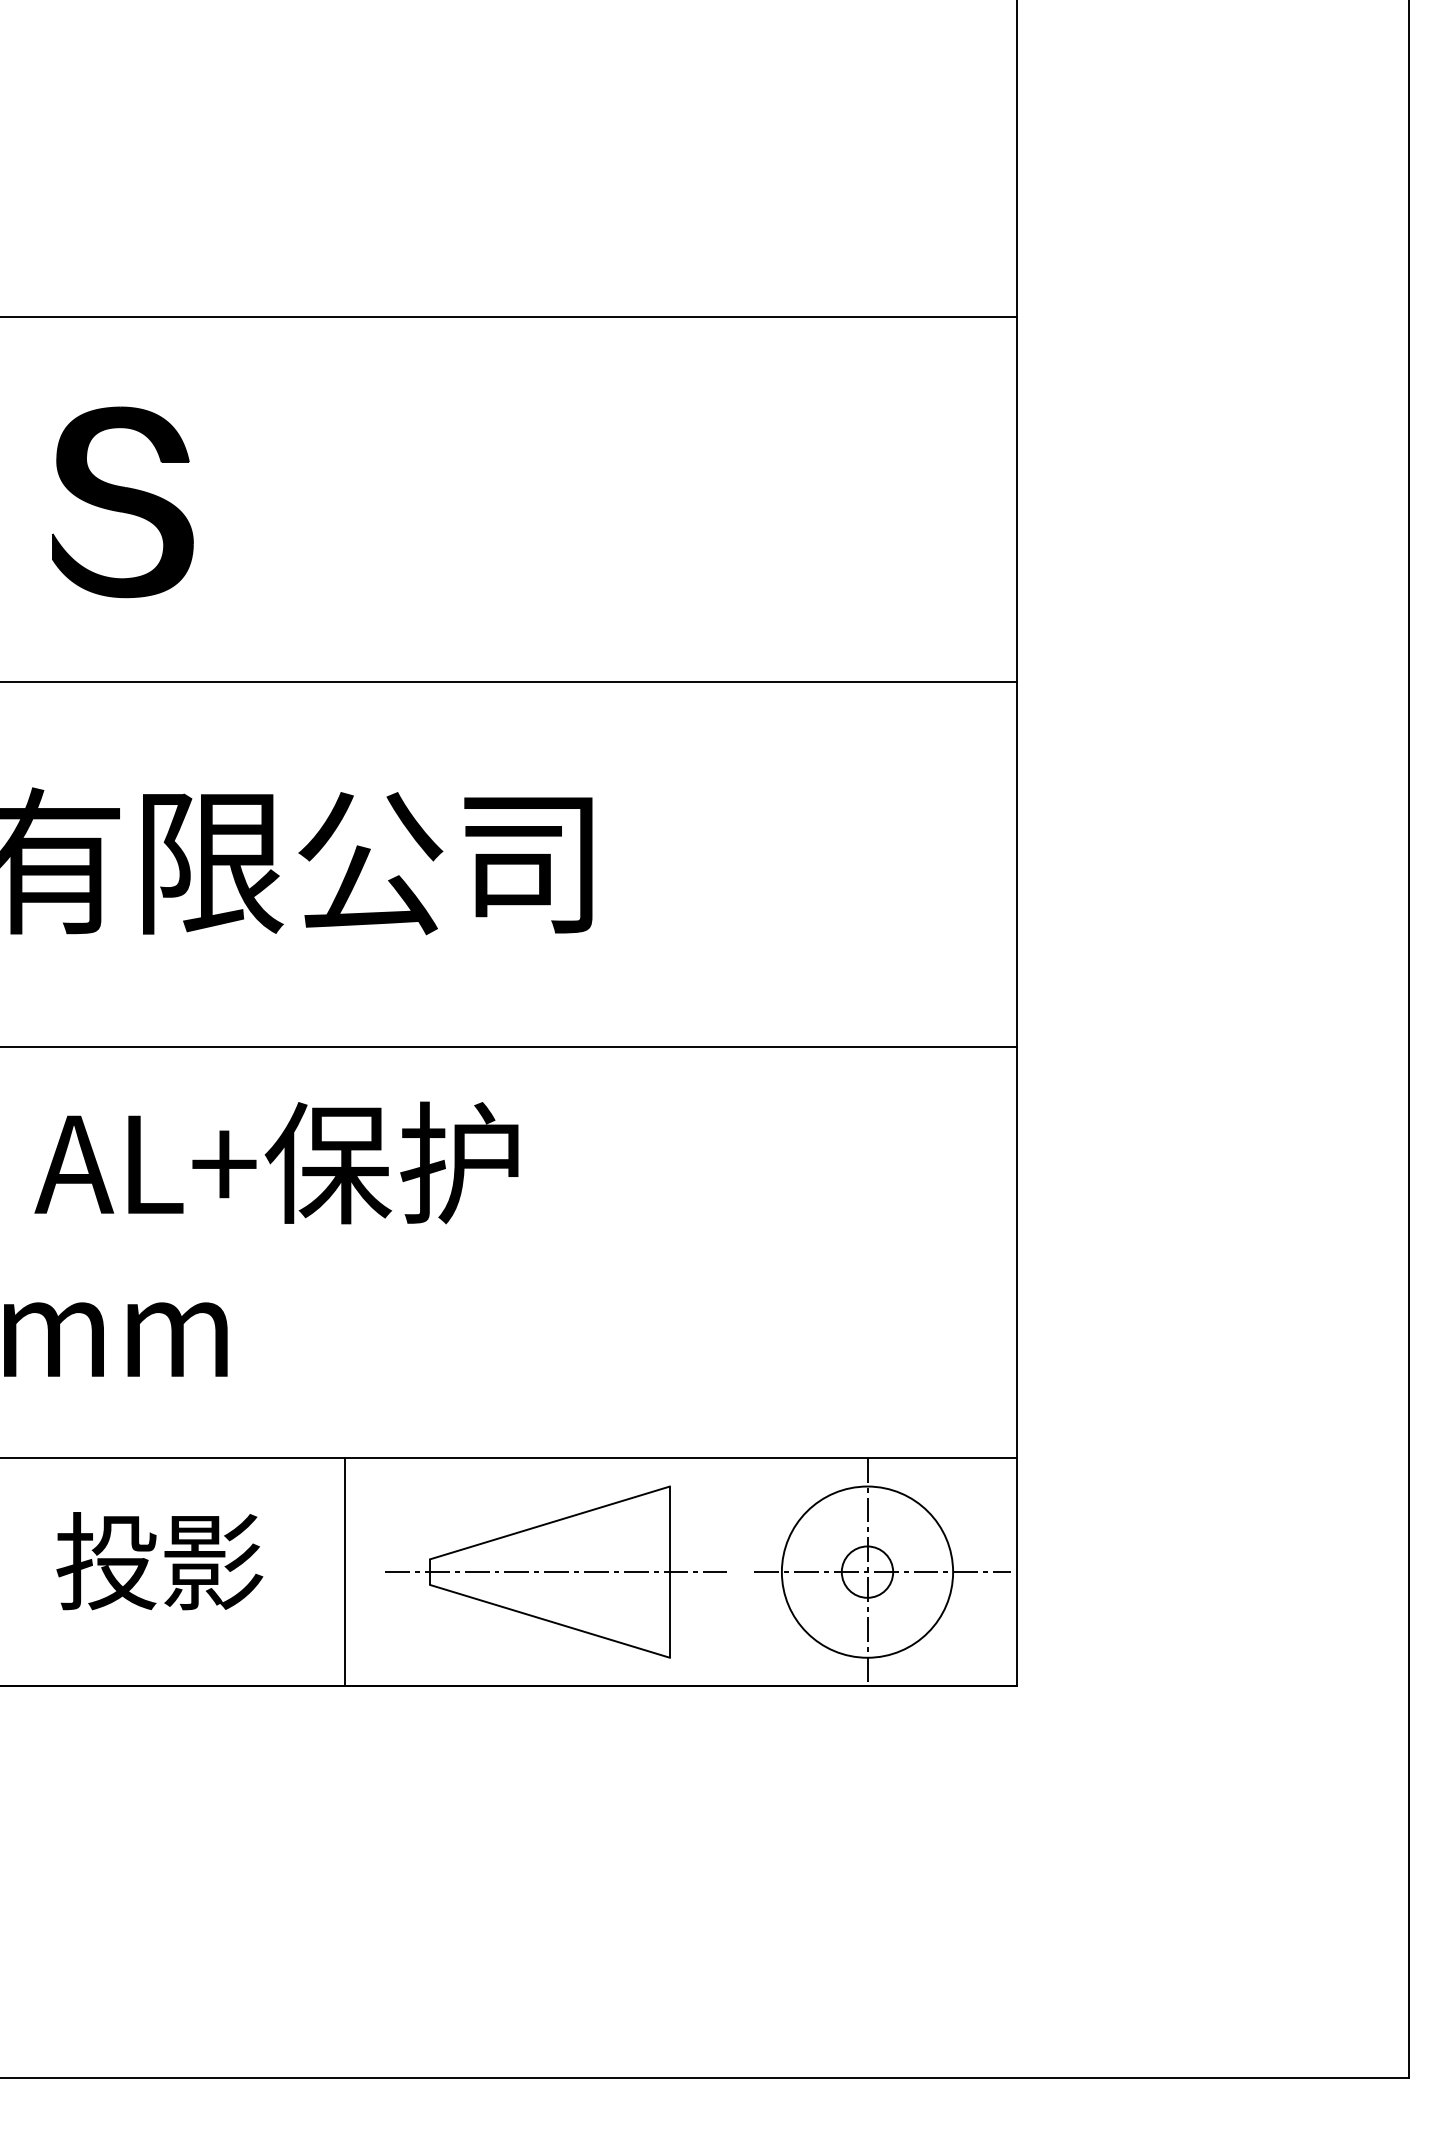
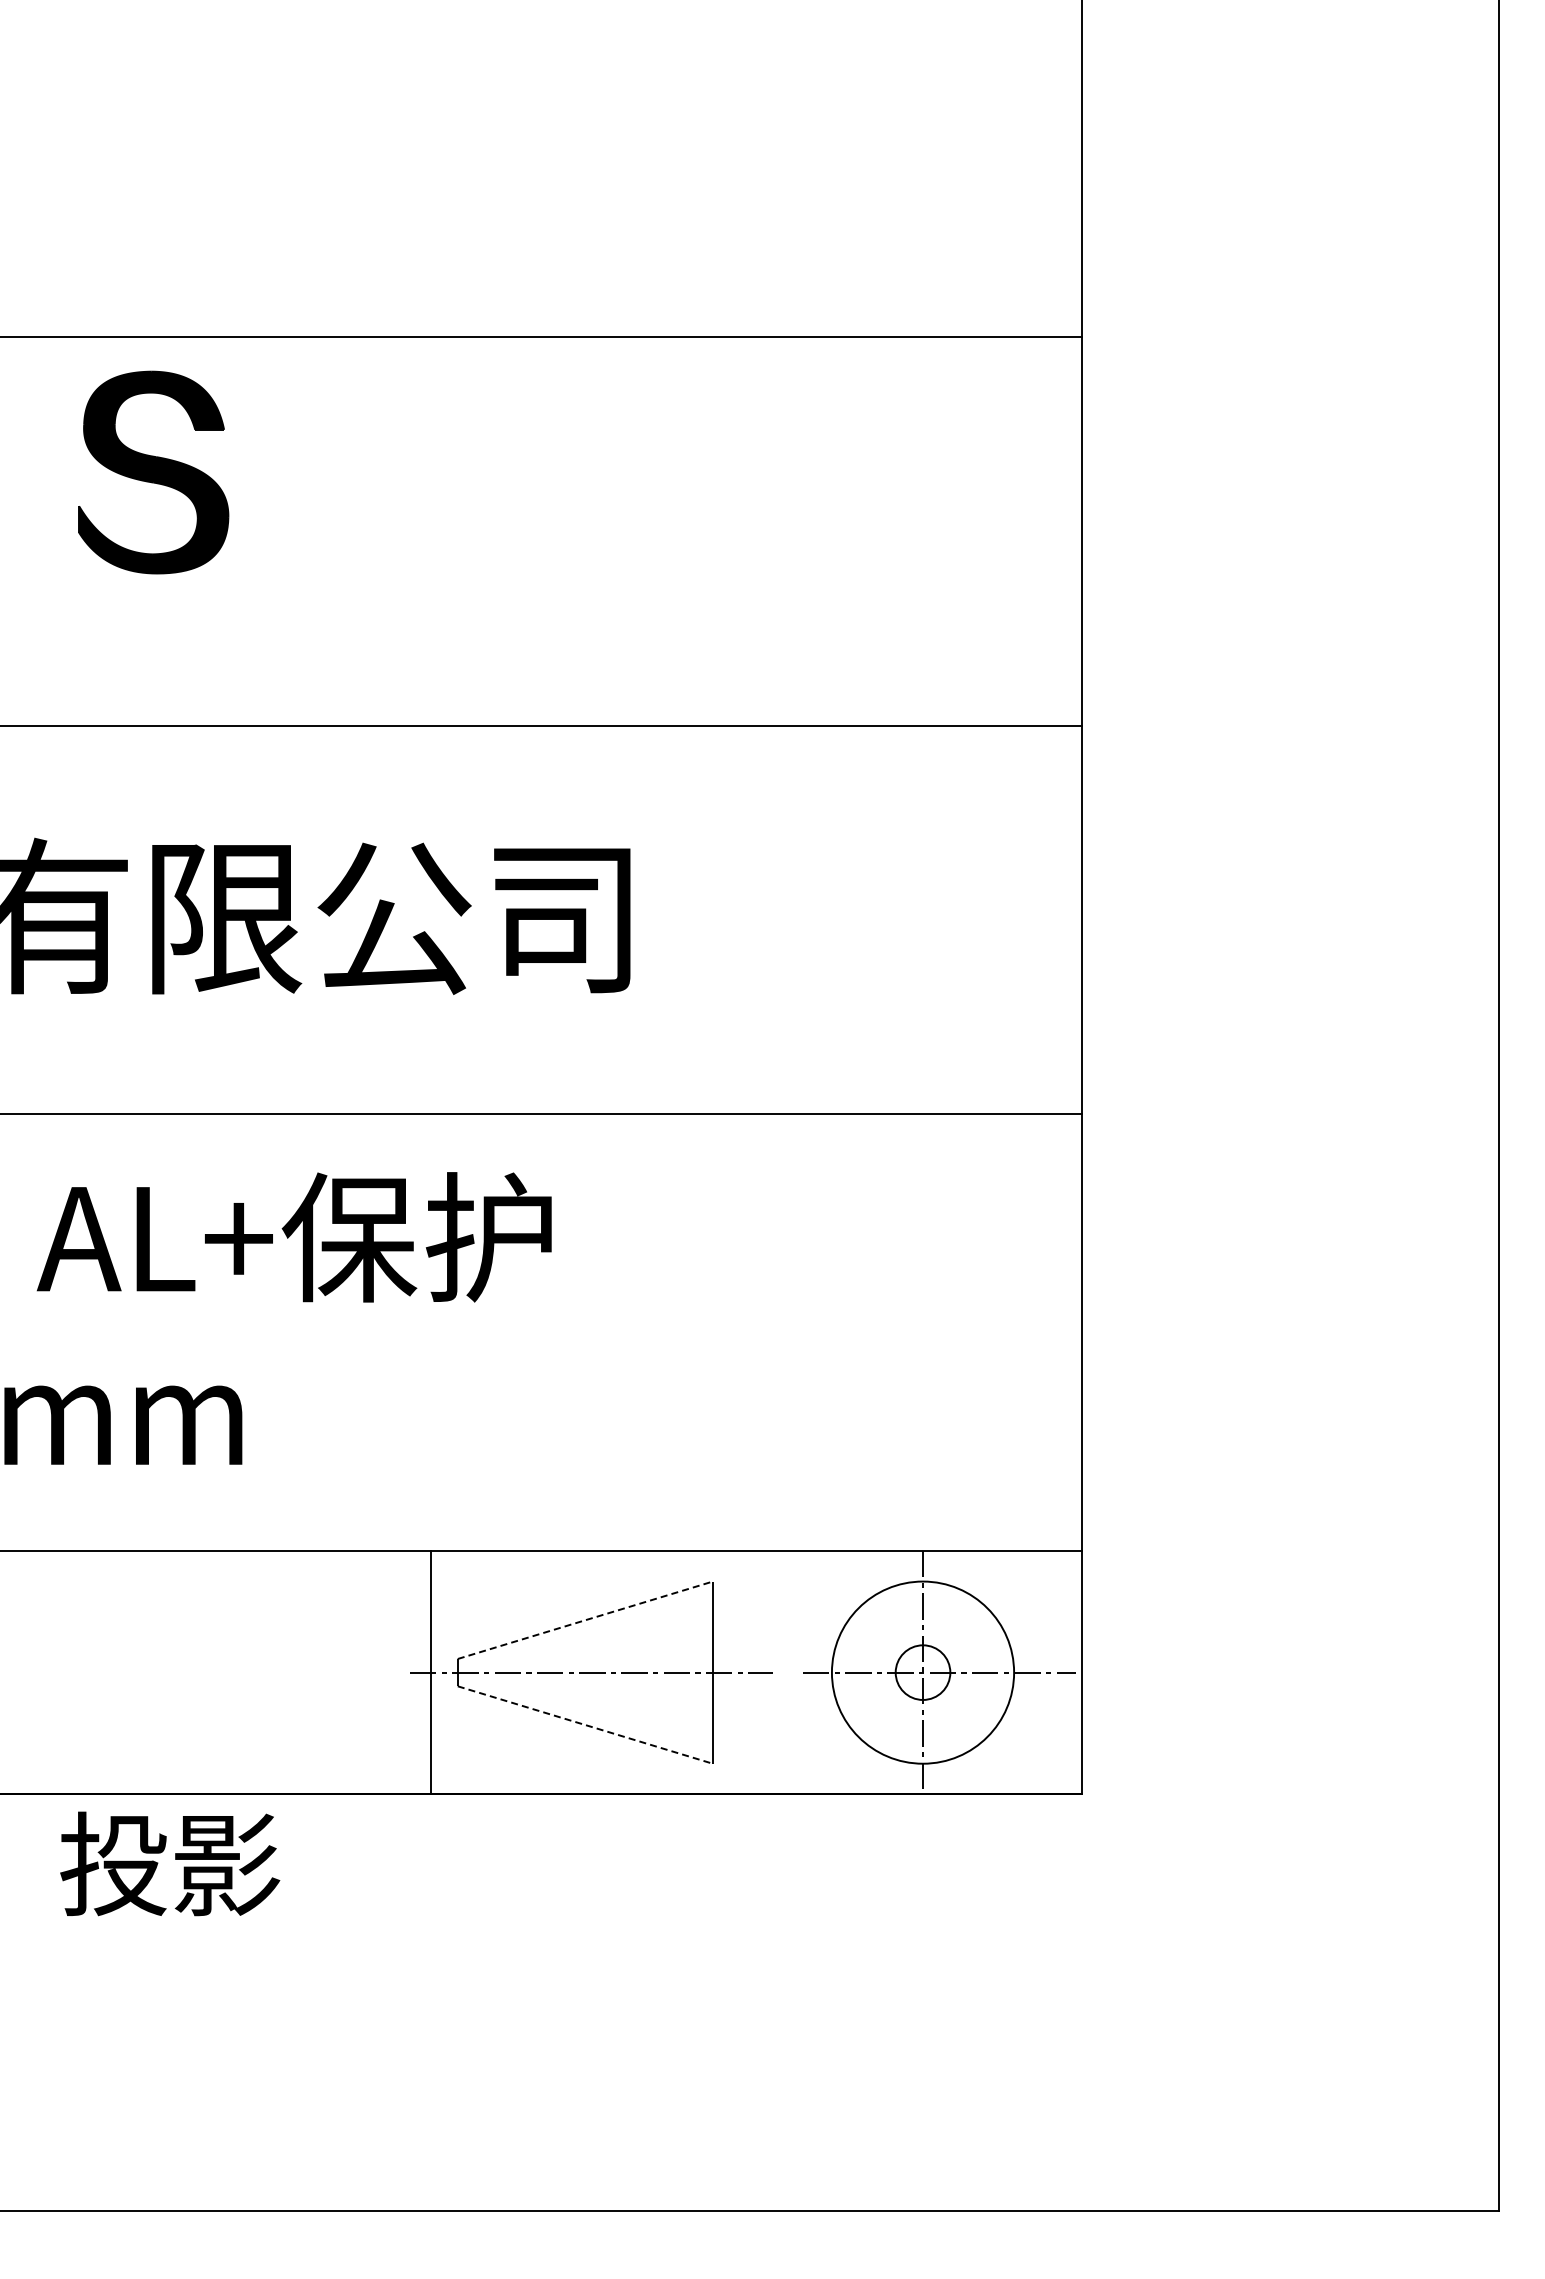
part: (122, 502) -> (153, 472), moved
line: (550, 1523) -> (585, 1620), solid -> dashed
text: (160, 1560) -> (170, 1863), moved
line: (344, 1572) -> (430, 1672), moved
line: (550, 1621) -> (585, 1725), solid -> dashed

